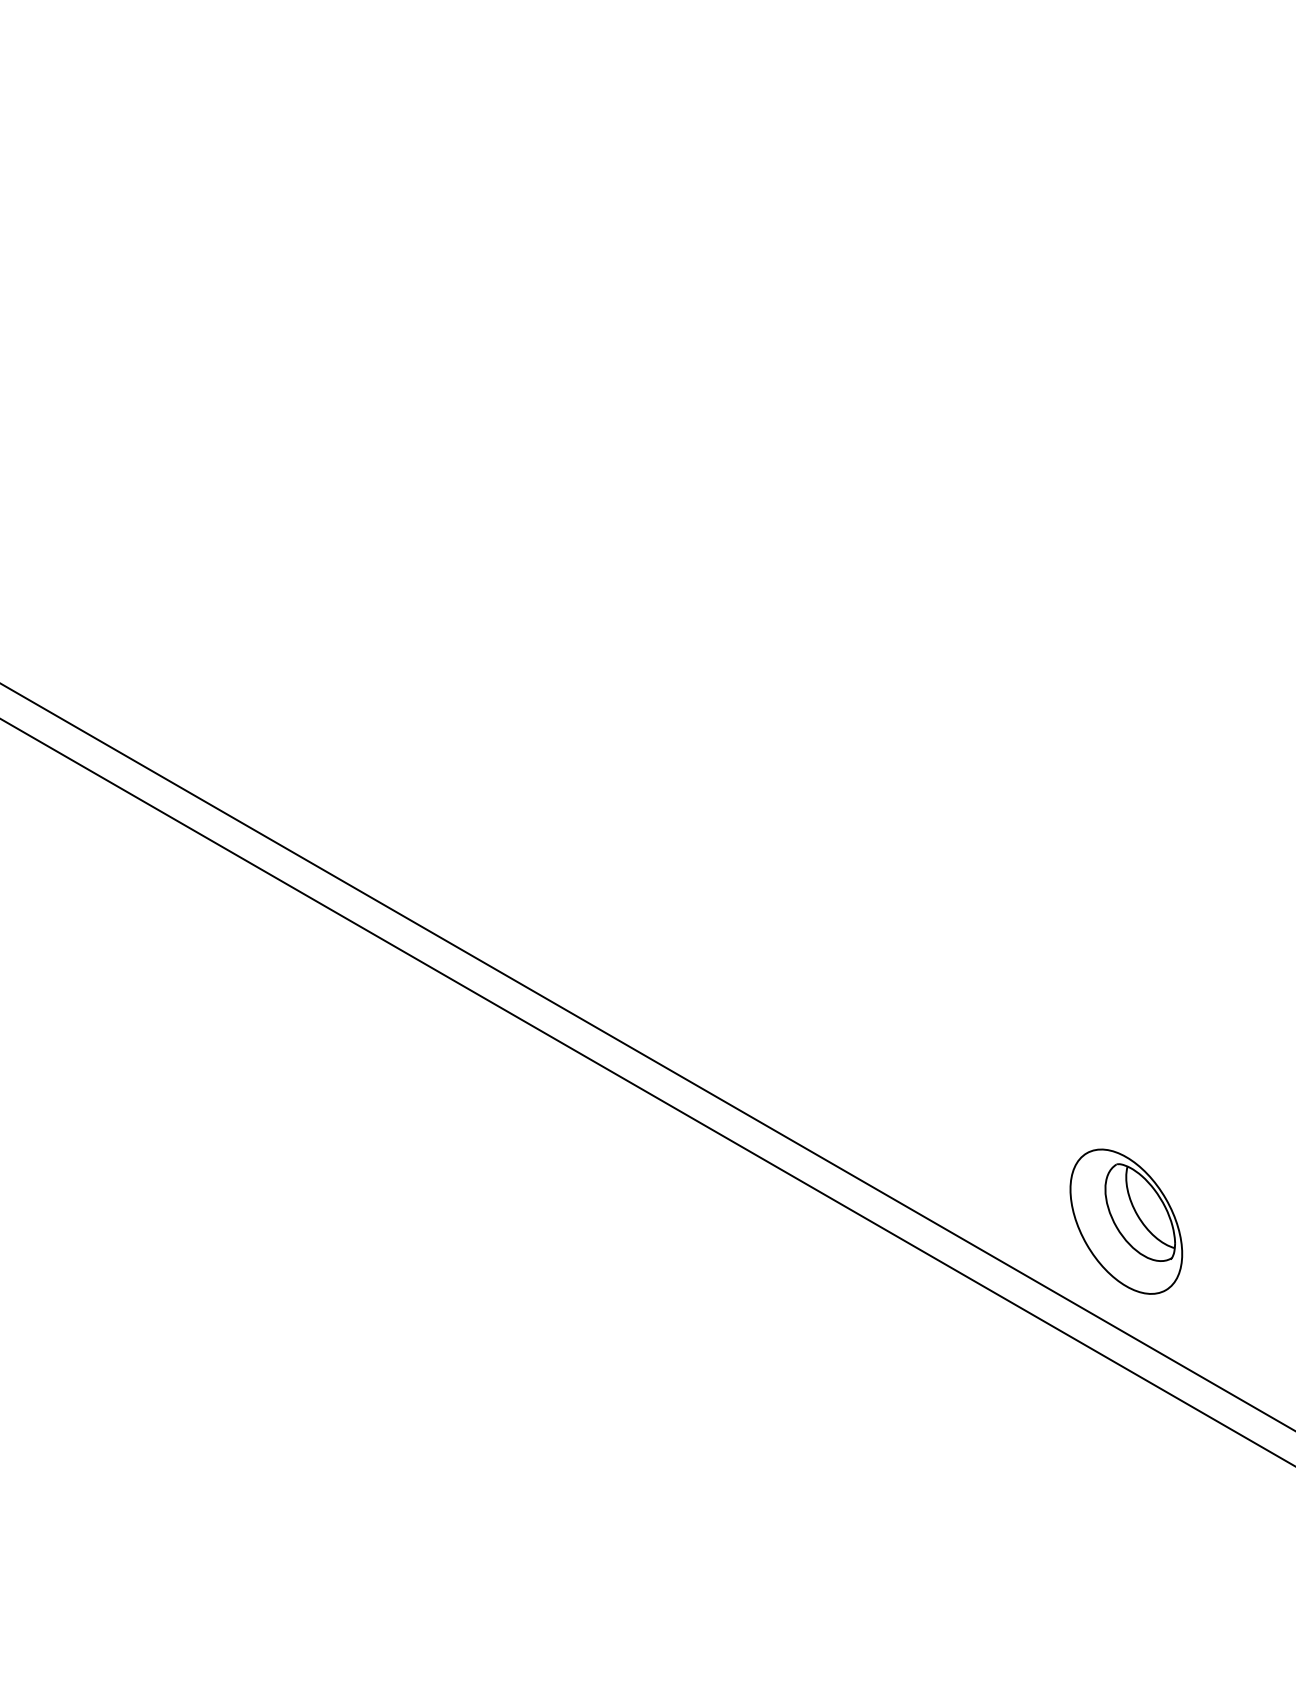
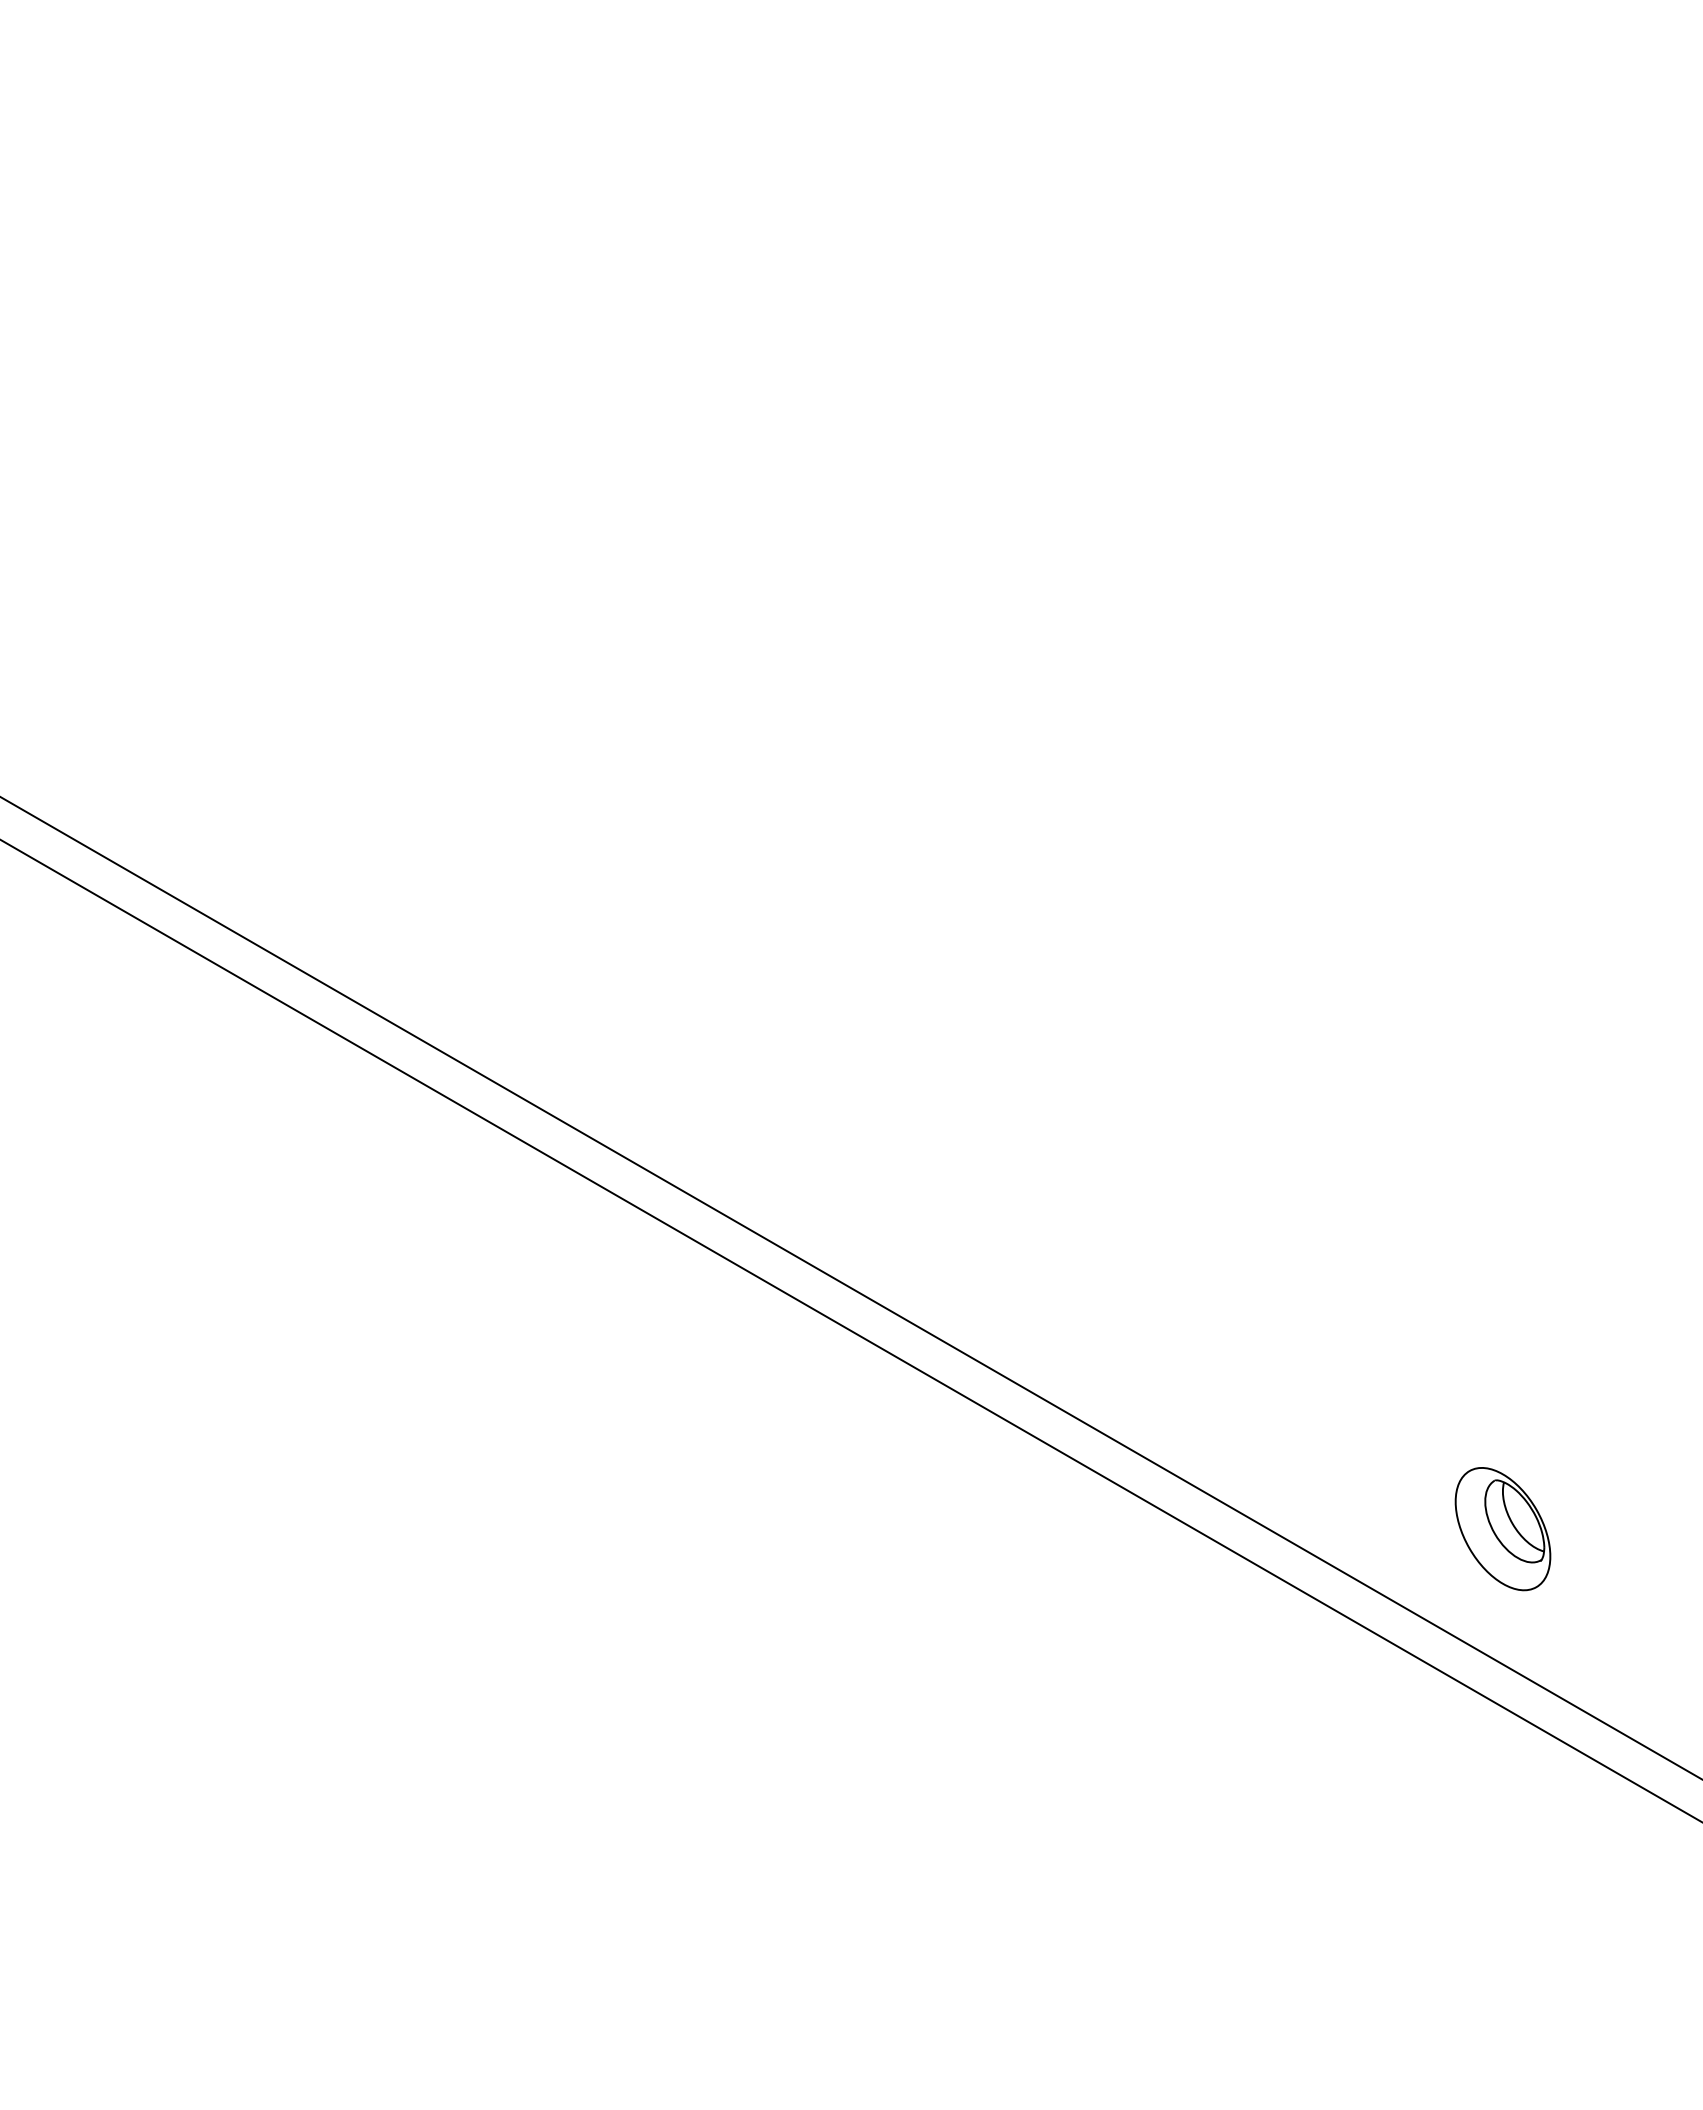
part: (1125, 1221) -> (1502, 1528), size x0.7

